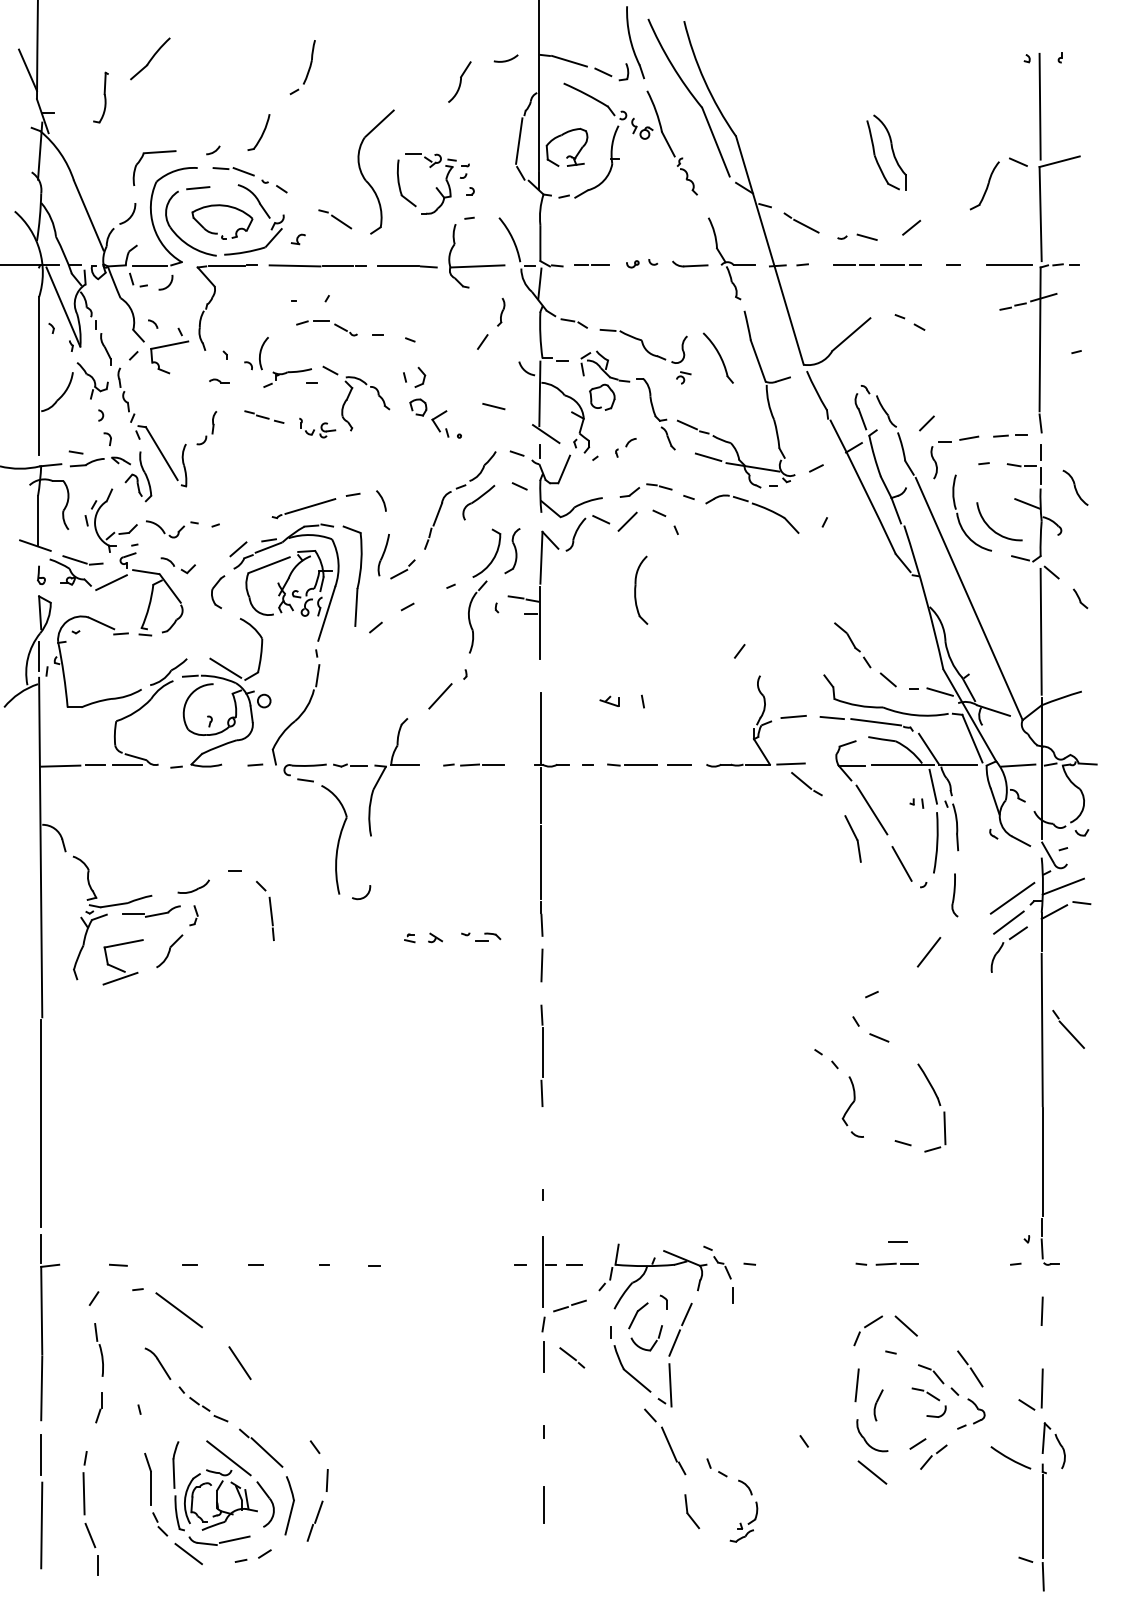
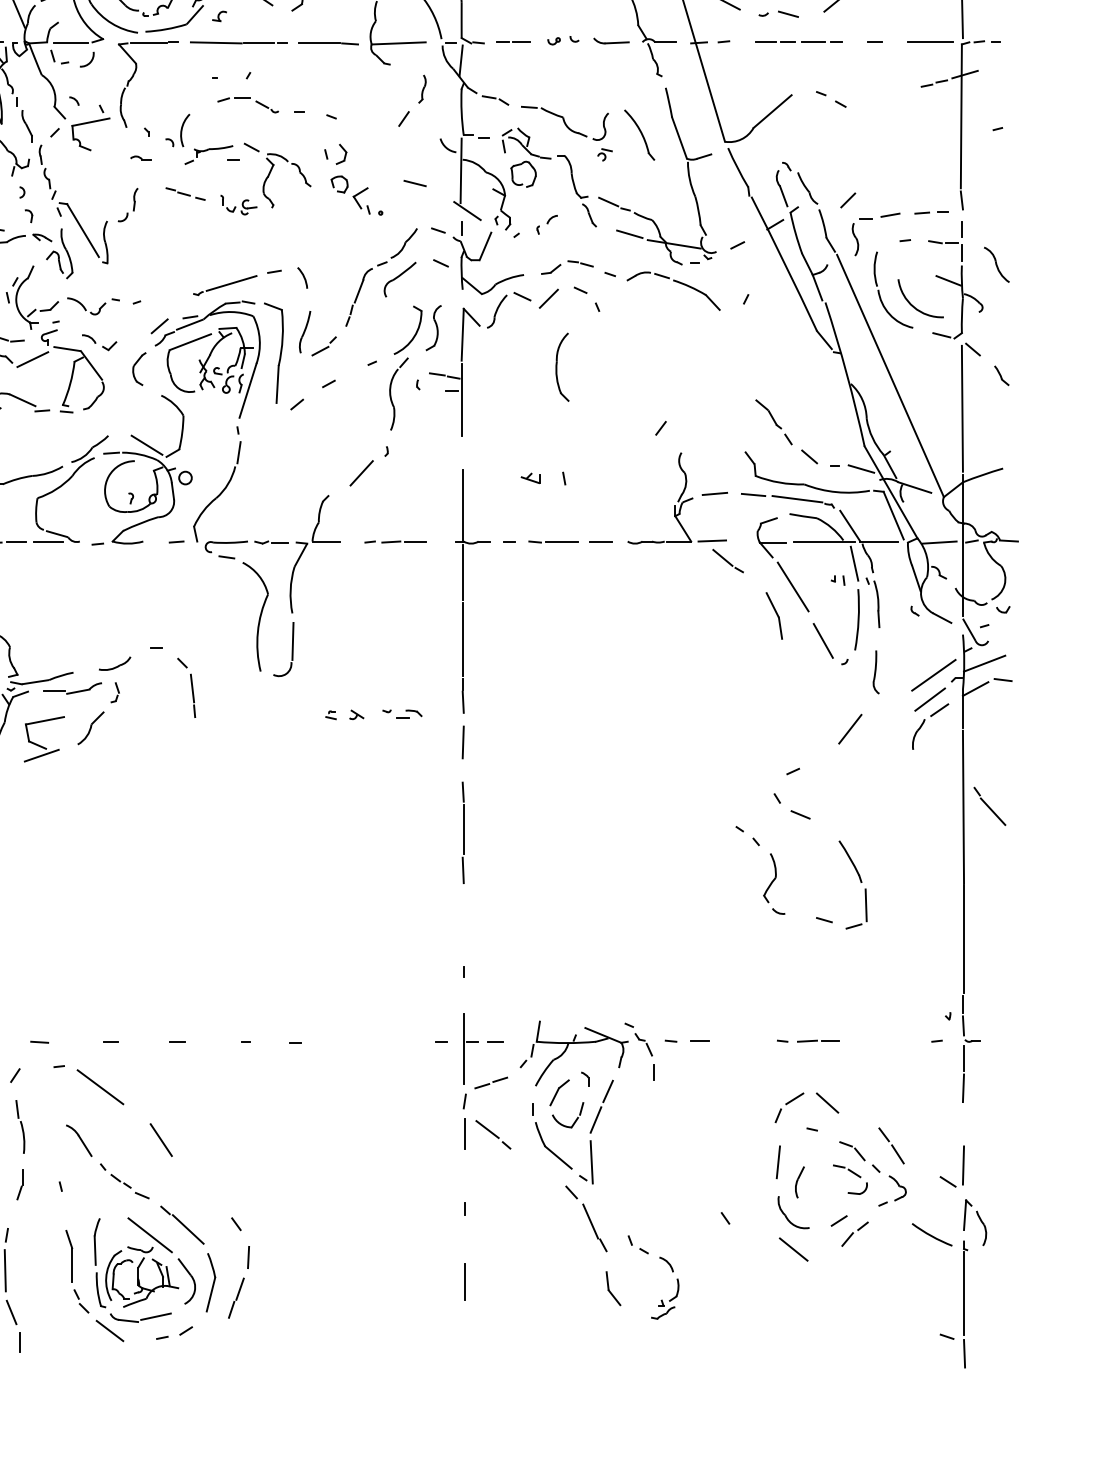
line: (371, 864) -> (292, 641), added
line: (897, 1241) -> (699, 1040), moved
line: (1042, 1281) -> (963, 1058), added
part: (572, 1357) -> (493, 1134), size x1.43

